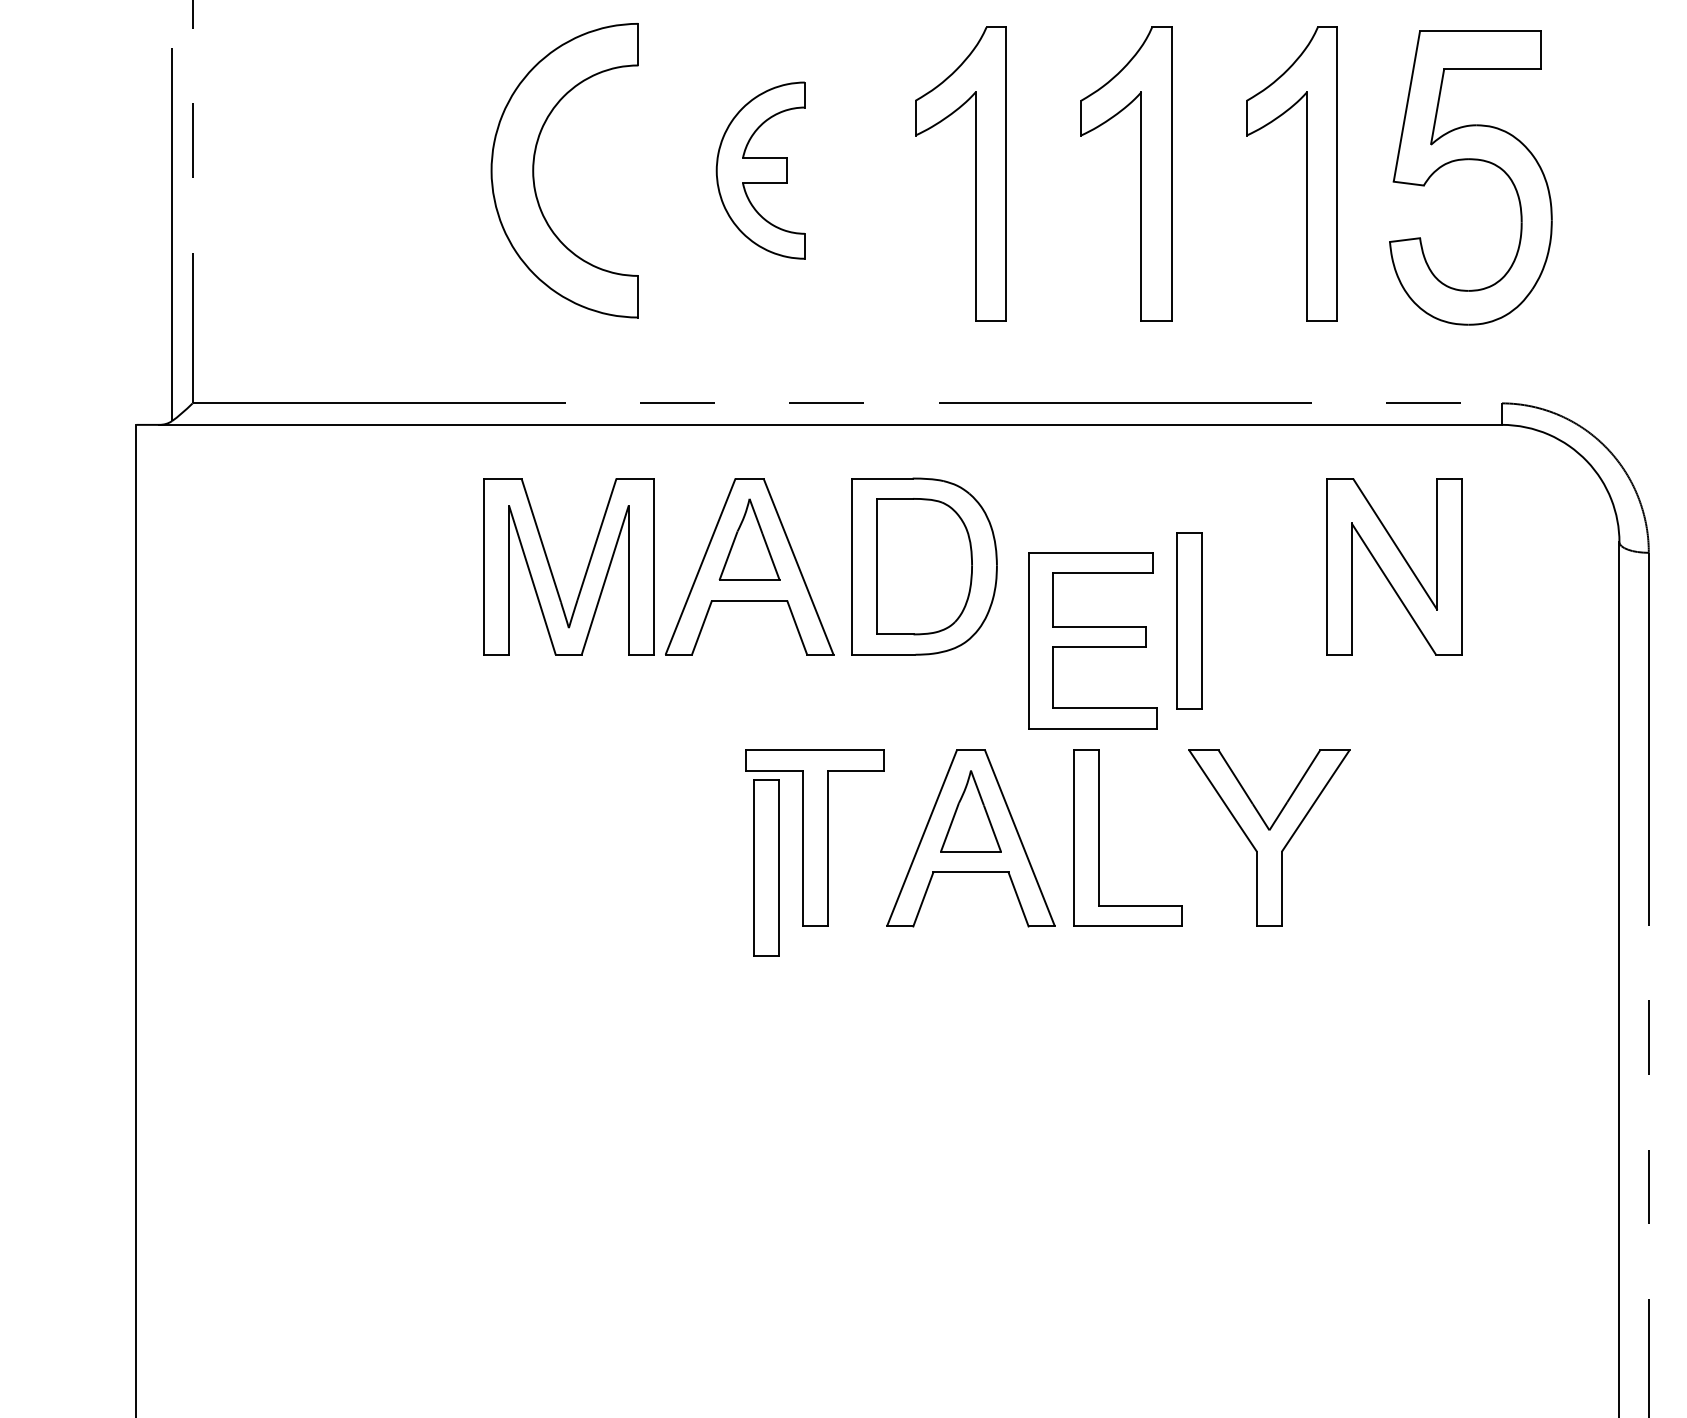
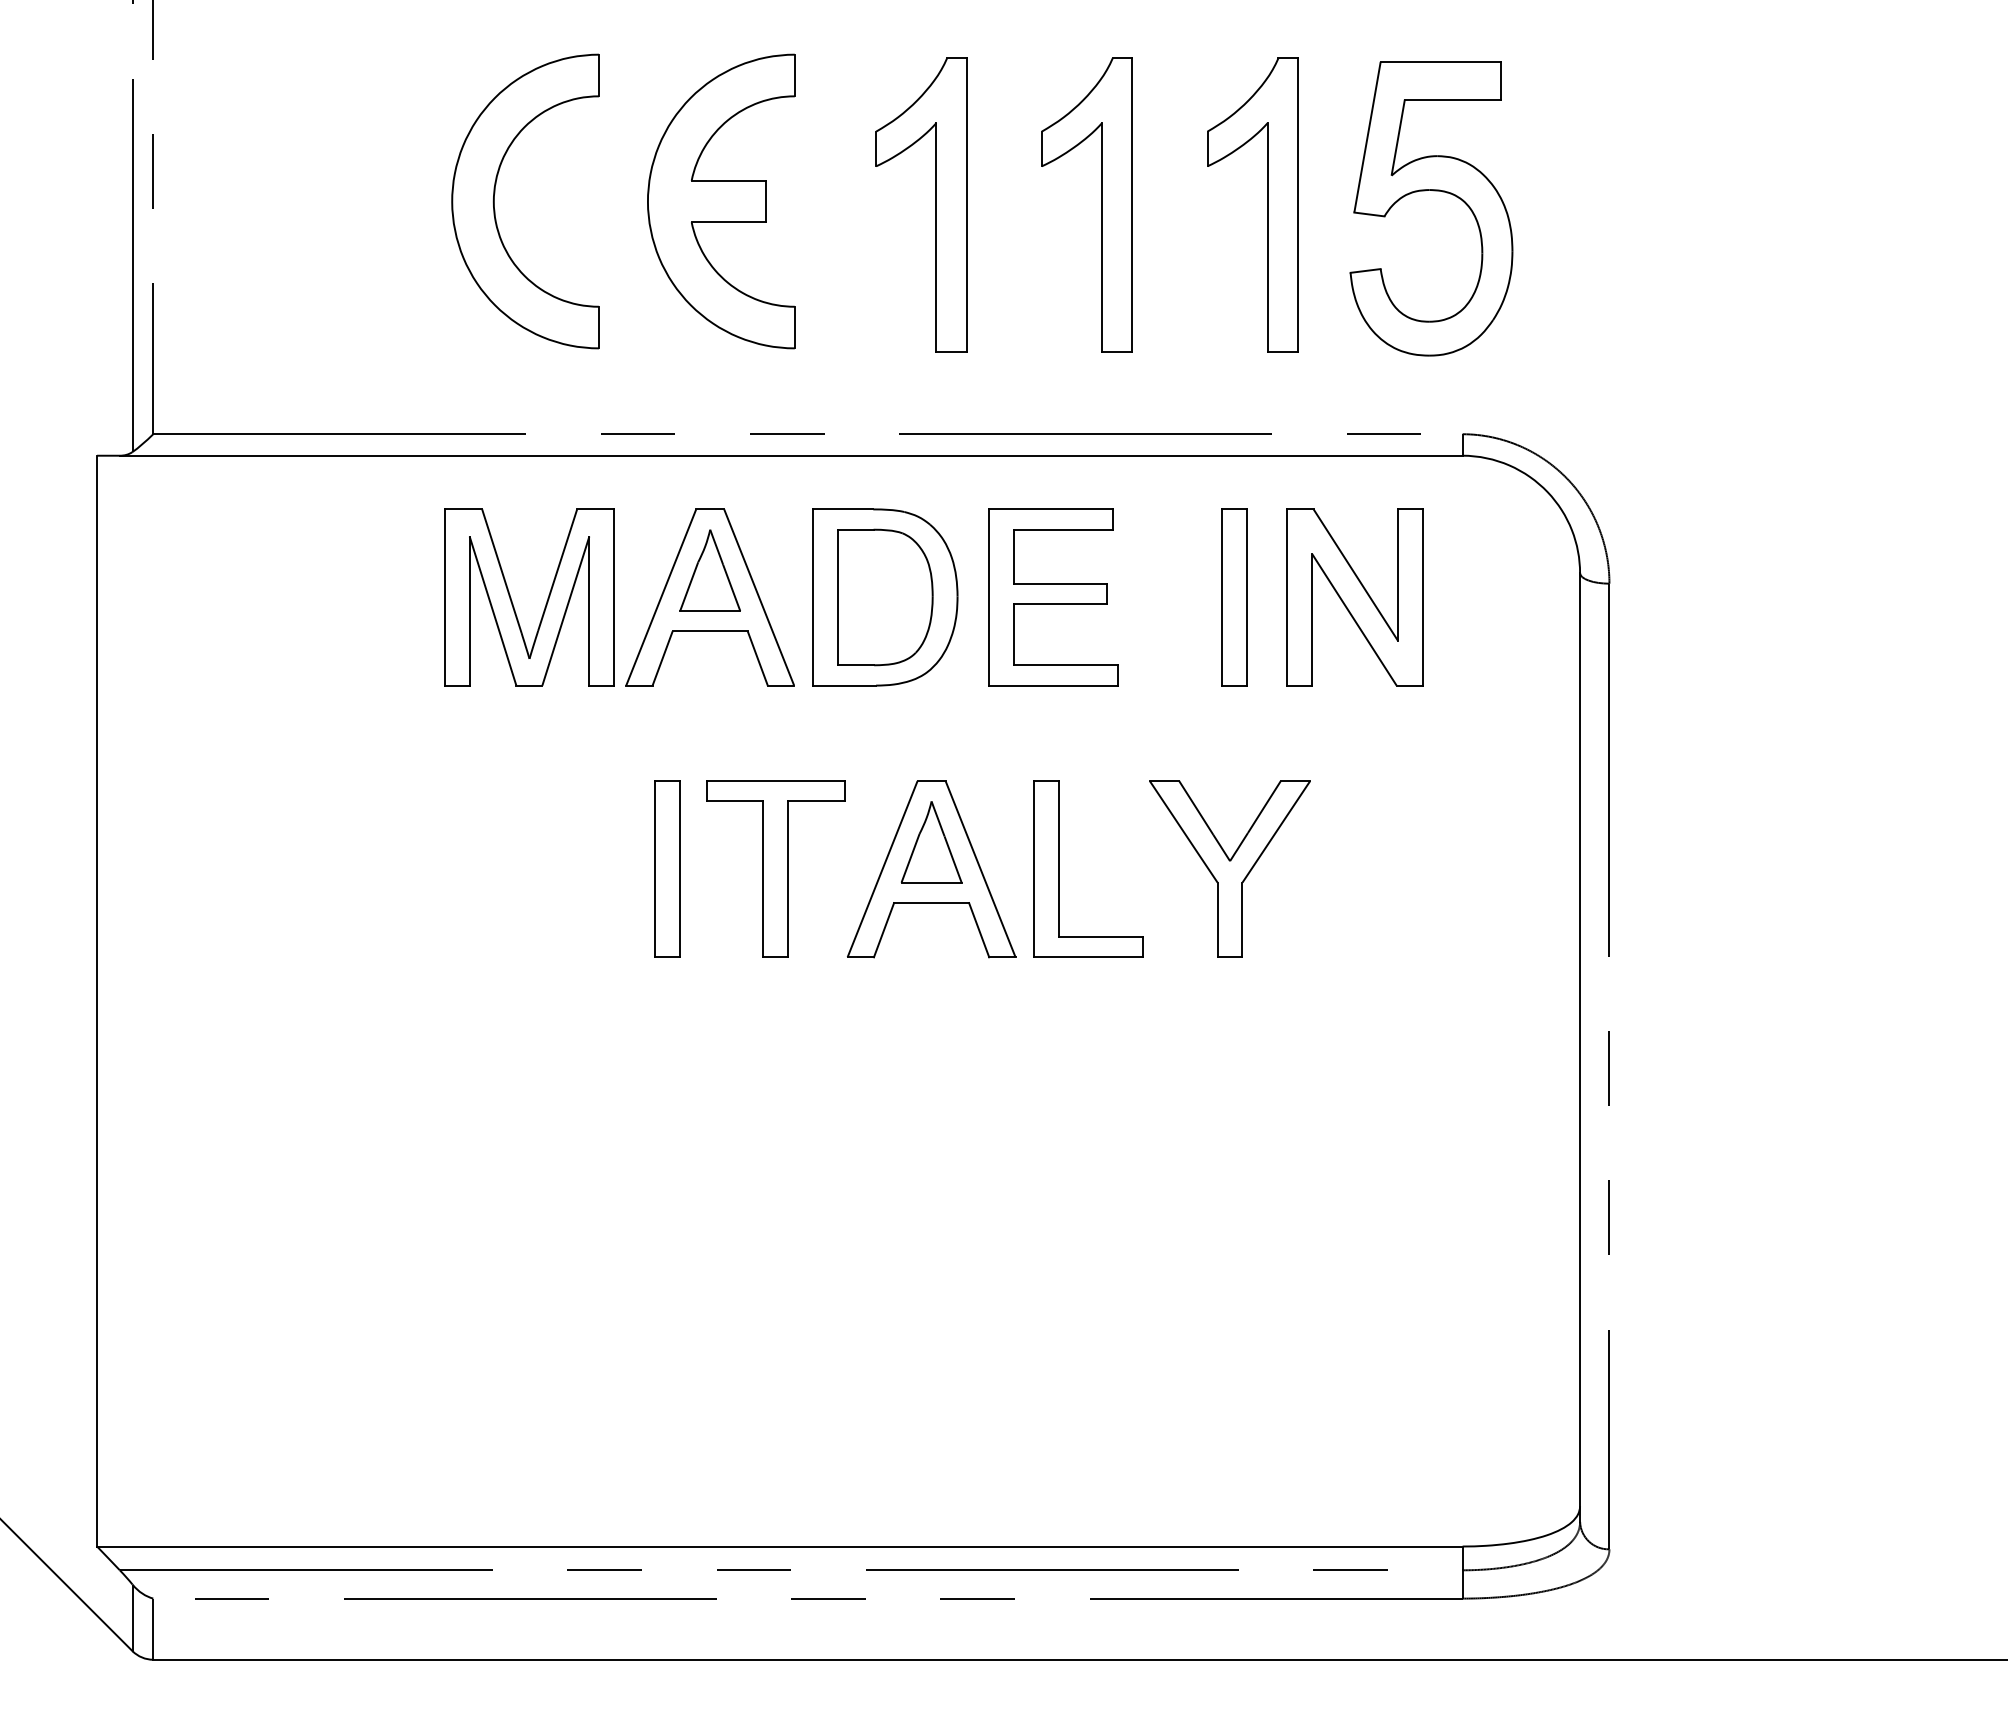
part: (760, 170) -> (721, 201), size x1.67
part: (1189, 620) -> (1234, 597), moved
part: (1092, 640) -> (1053, 597), moved
part: (766, 867) -> (667, 868), moved

